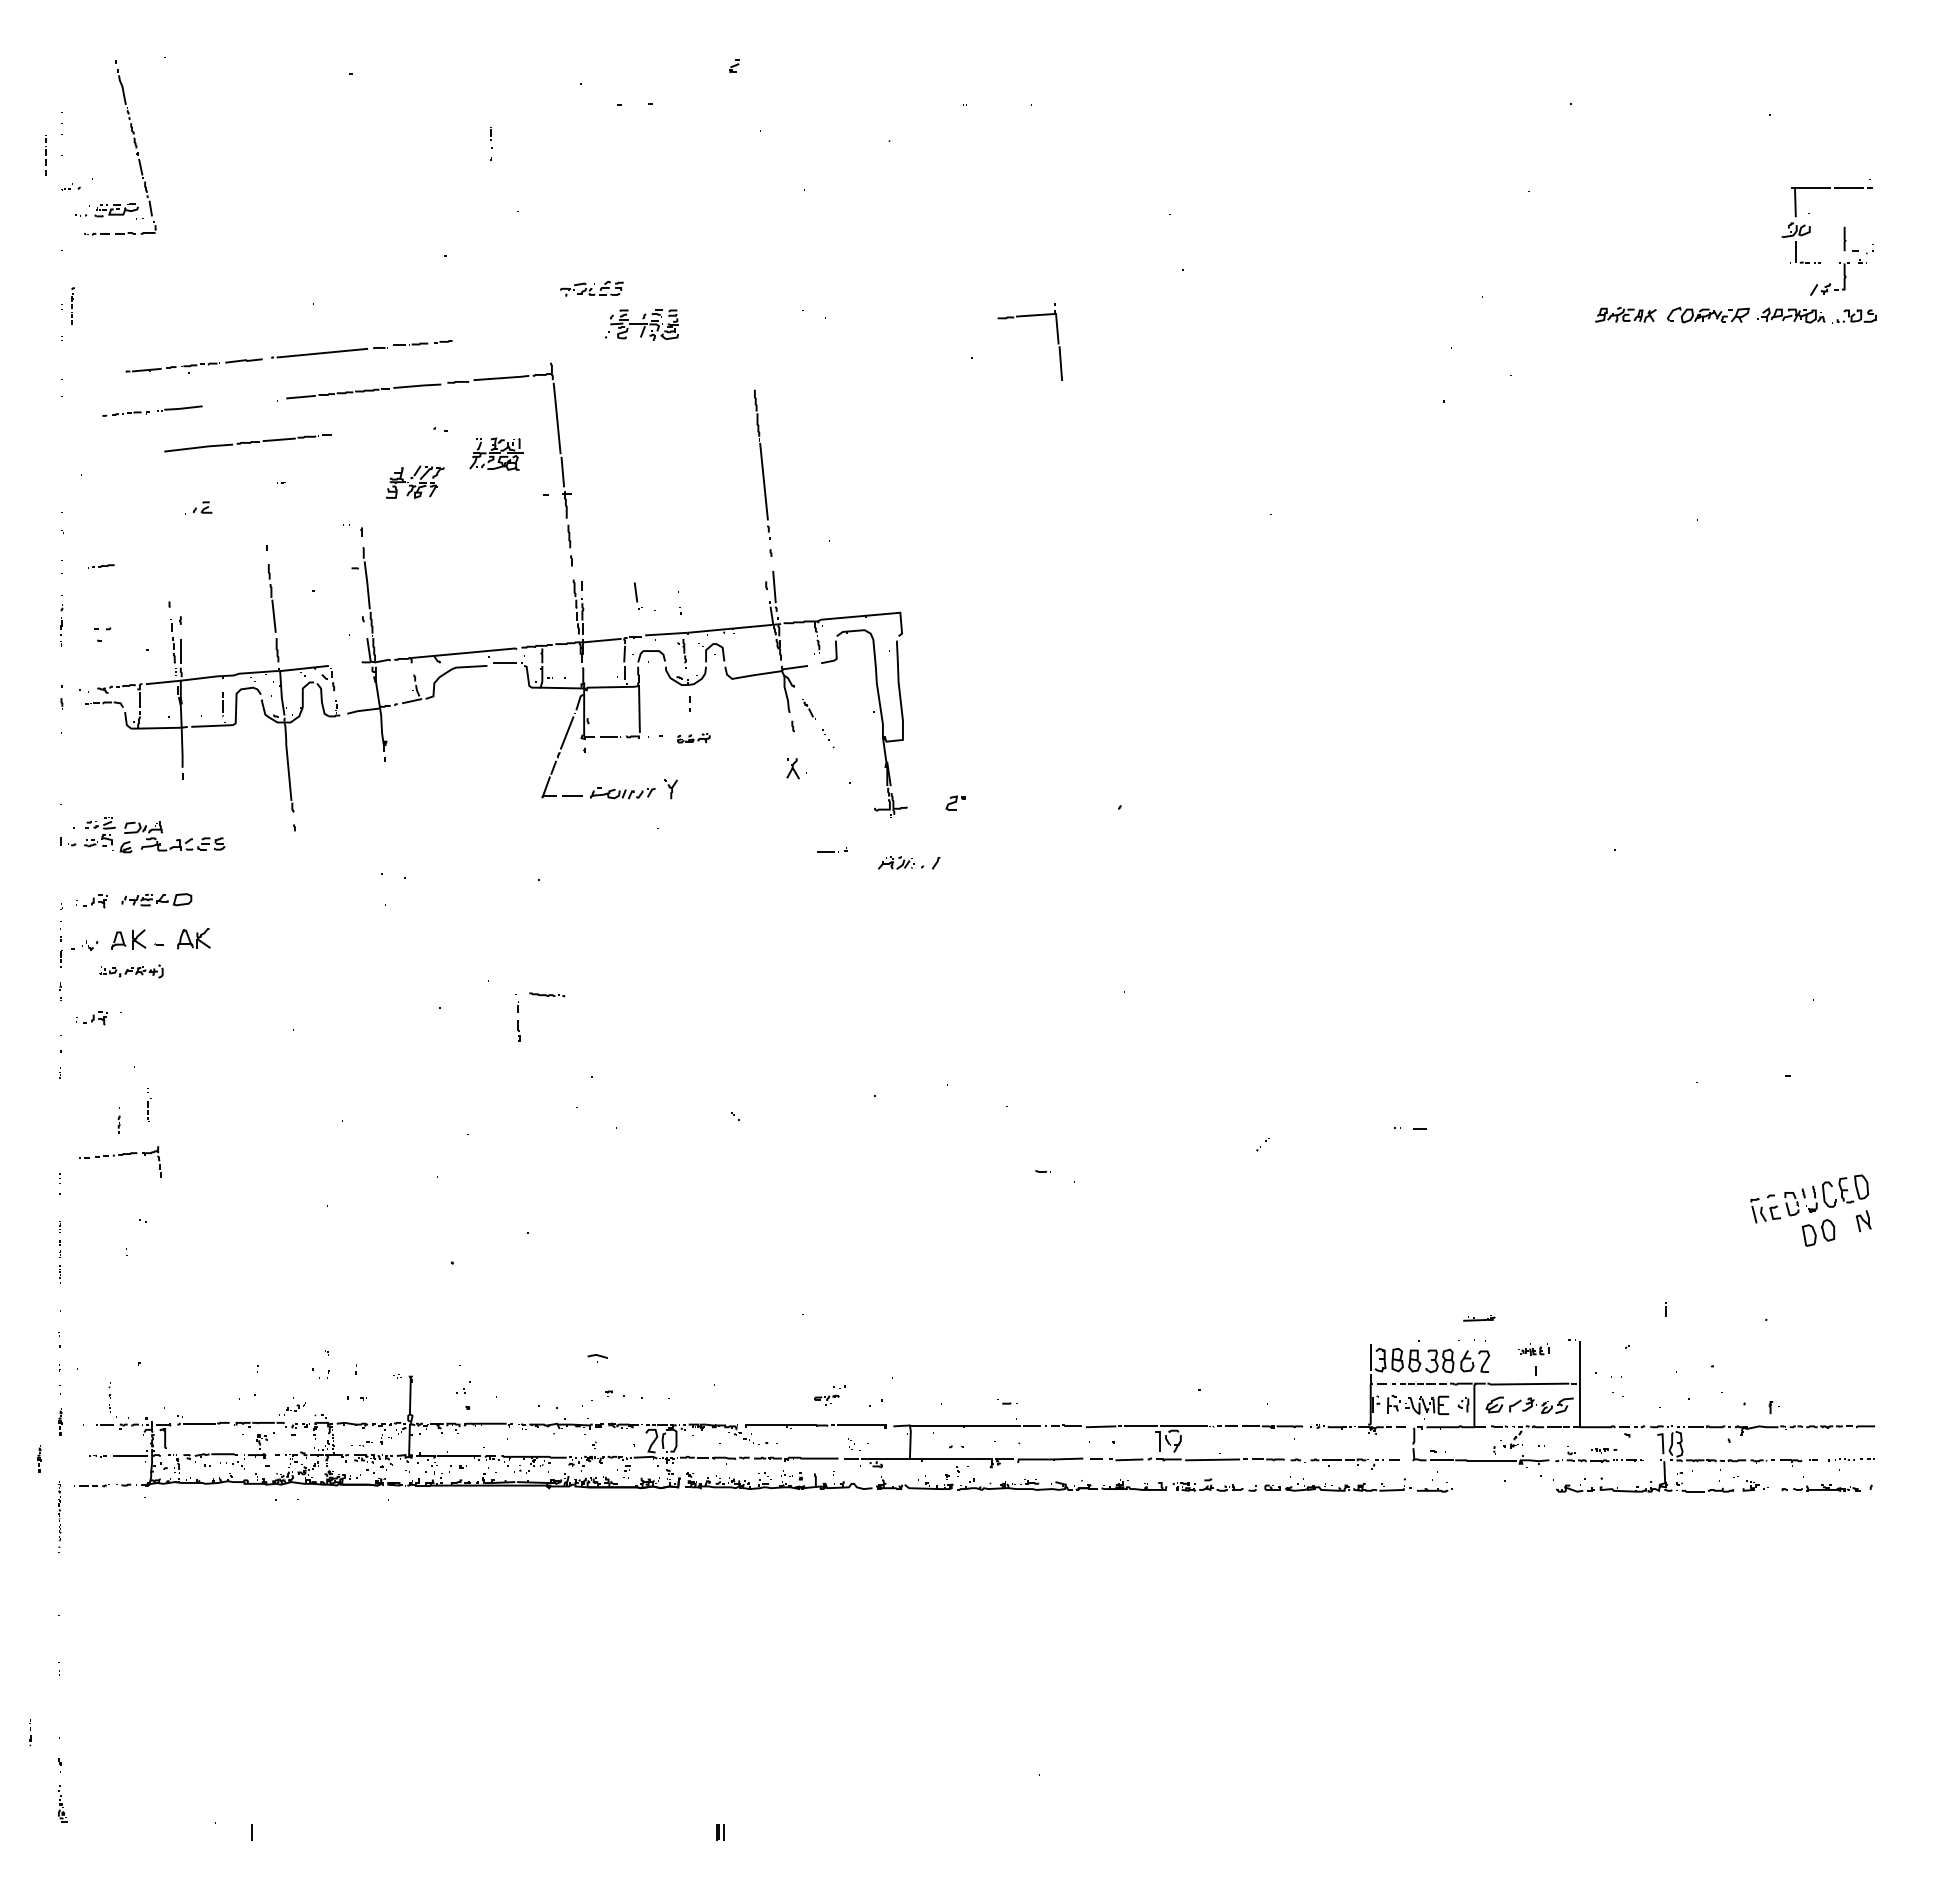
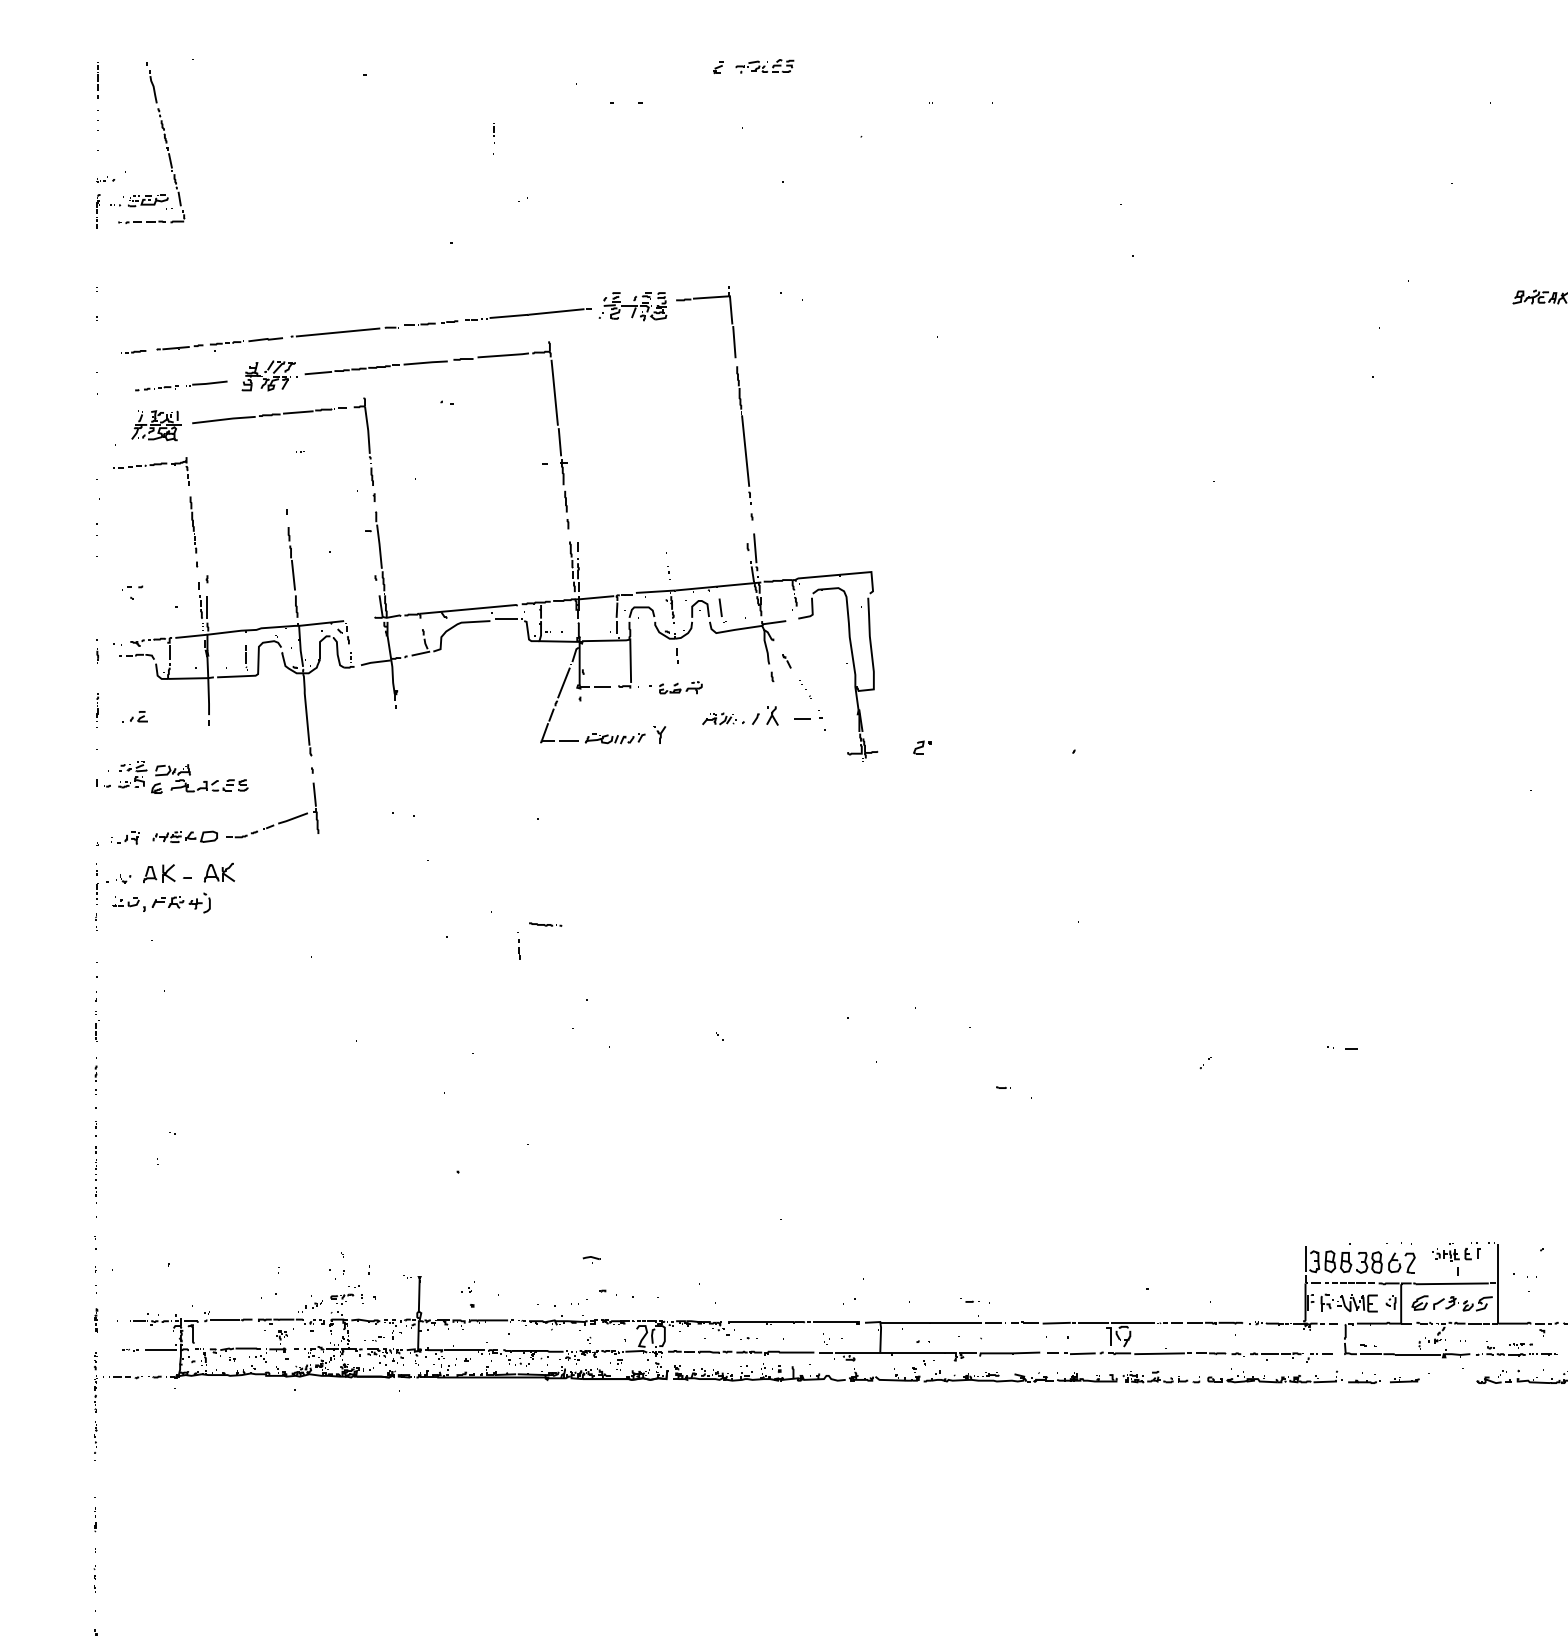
line: (45, 155) -> (97, 80), moved
part: (591, 288) -> (764, 66), moved
part: (72, 305) -> (98, 210), moved
part: (1029, 316) -> (705, 298), moved
part: (528, 333) -> (528, 314), added
part: (496, 453) -> (156, 425), moved
part: (350, 471) -> (364, 441), added
part: (414, 481) -> (268, 375), moved
part: (198, 507) -> (135, 716), moved
part: (165, 561) -> (193, 524), added
part: (101, 566) -> (134, 352), moved
part: (638, 595) -> (723, 610), moved
part: (61, 625) -> (97, 712), moved
part: (693, 738) -> (680, 688), size x1.43
part: (832, 849) -> (808, 716), moved
part: (909, 862) -> (731, 718), moved
part: (257, 884) -> (278, 822), added
part: (131, 971) -> (161, 903), size x1.67
part: (91, 1018) -> (125, 946), removed
part: (518, 1018) -> (519, 946), size x0.62
part: (149, 1104) -> (97, 1025), moved
part: (118, 1120) -> (95, 1070), moved
part: (120, 1161) -> (151, 471), moved
part: (60, 1252) -> (96, 1162), size x1.43
part: (1479, 1318) -> (1404, 1380), moved
part: (1534, 1349) -> (1456, 1251), size x1.67
part: (829, 1395) -> (344, 1294), moved
part: (109, 1397) -> (94, 1578), moved
part: (39, 1458) -> (77, 1352), removed
part: (59, 1516) -> (95, 1406), size x1.67
part: (30, 1732) -> (95, 1519), moved

